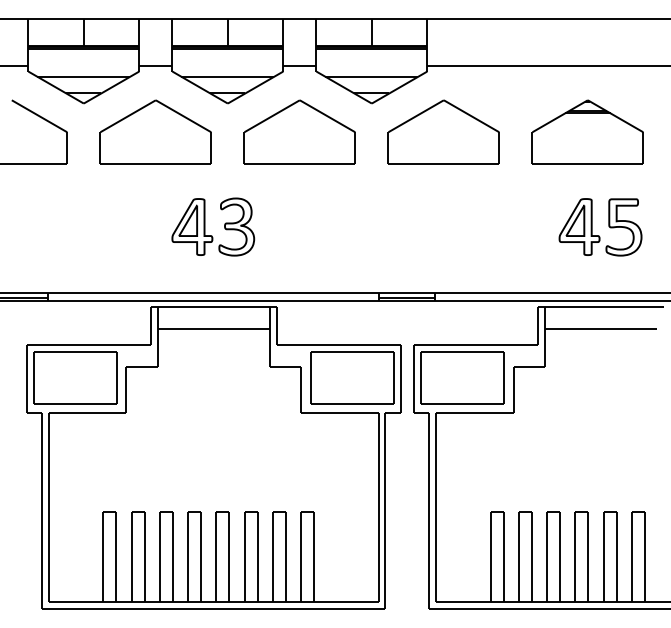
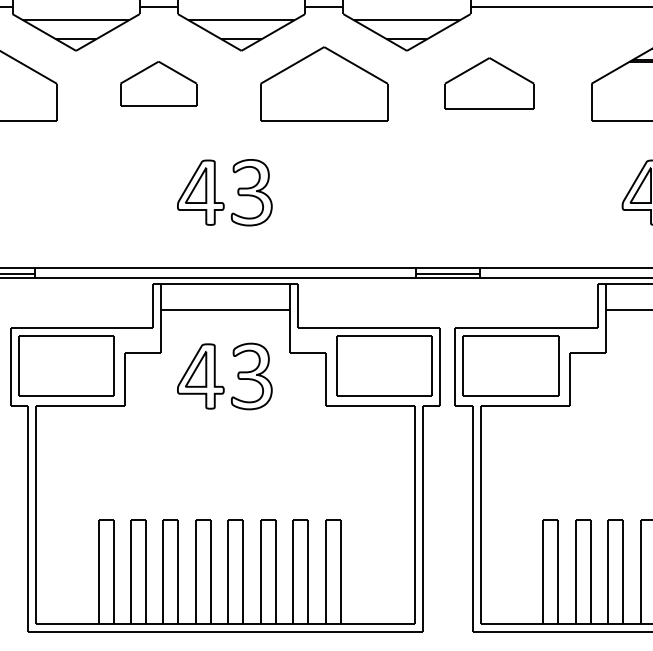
part: (155, 131) -> (158, 82), size x0.6
part: (443, 131) -> (489, 82), size x0.7
part: (205, 386) -> (215, 375), added

